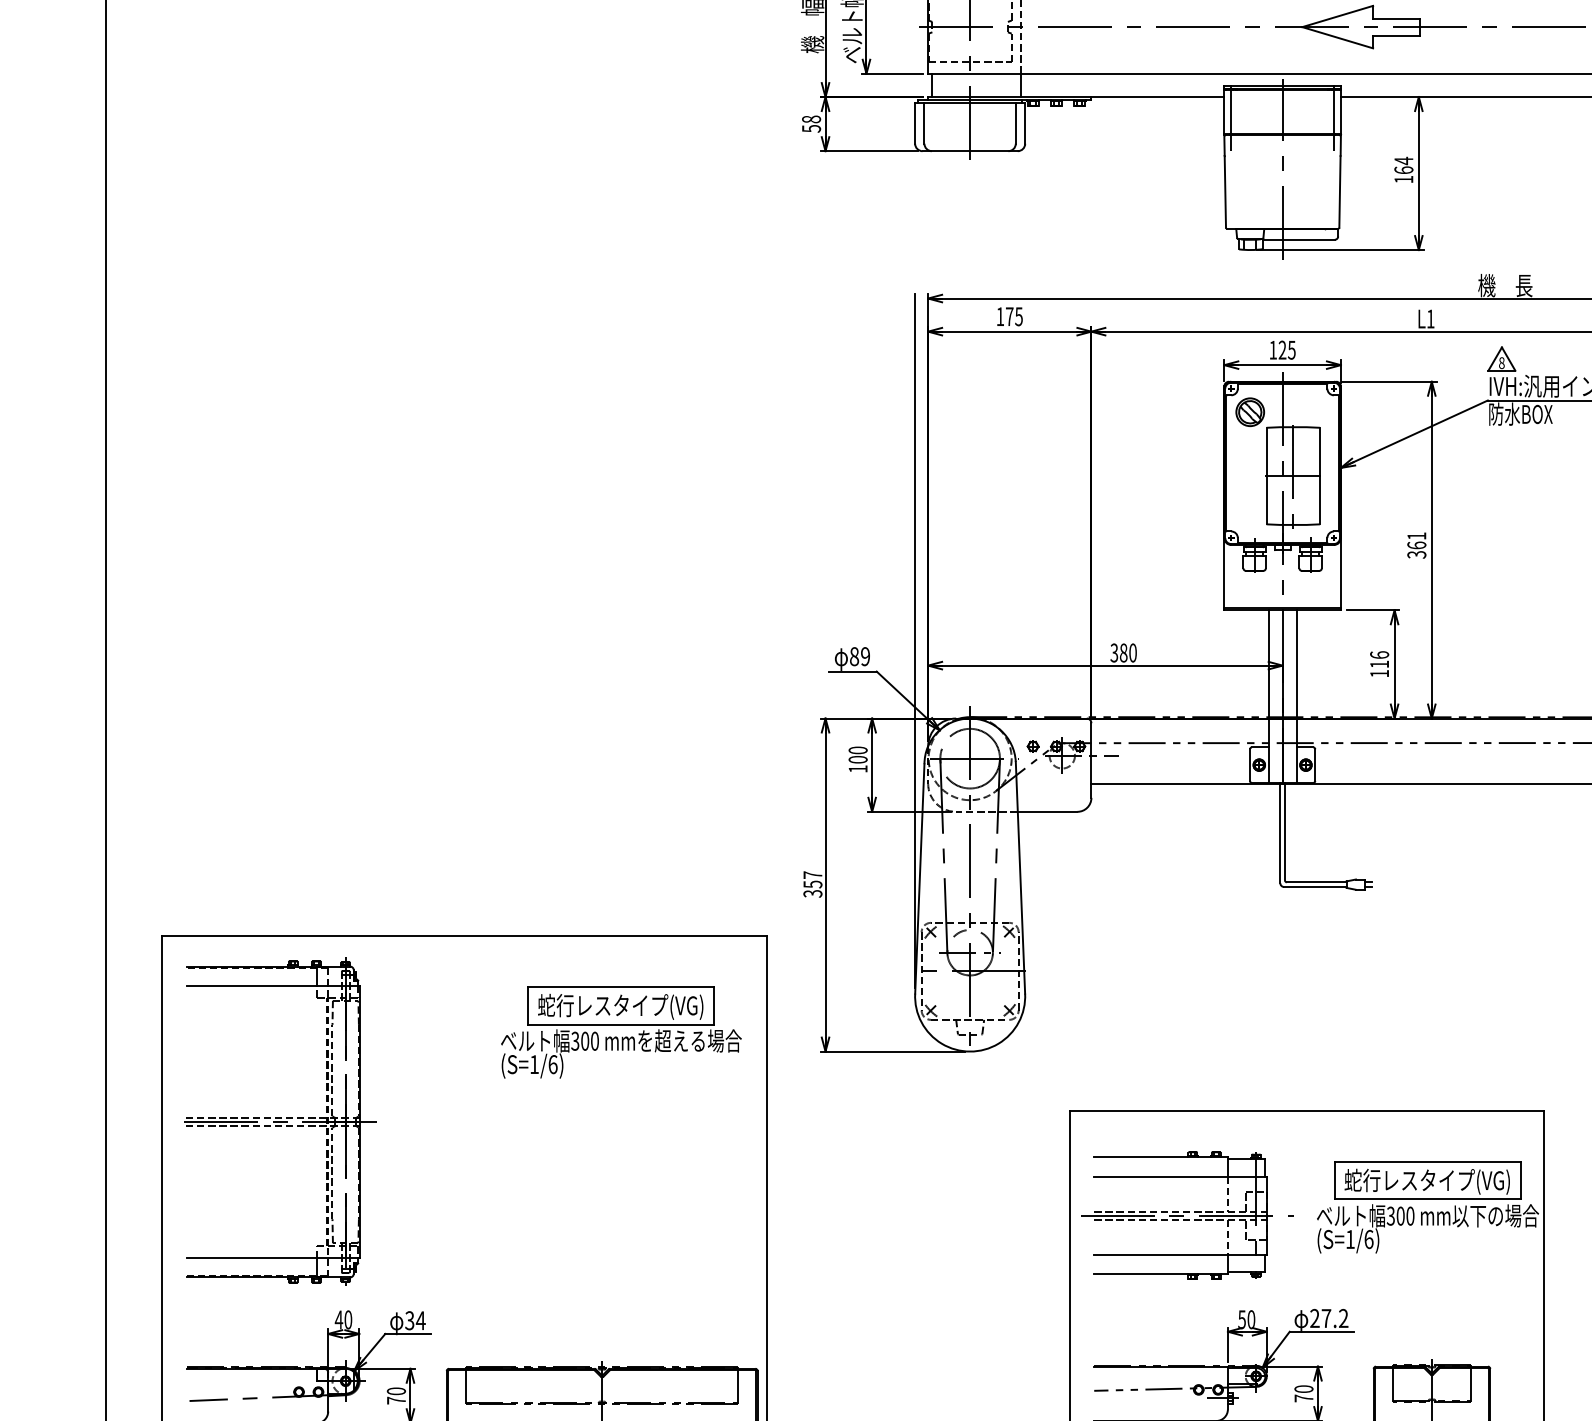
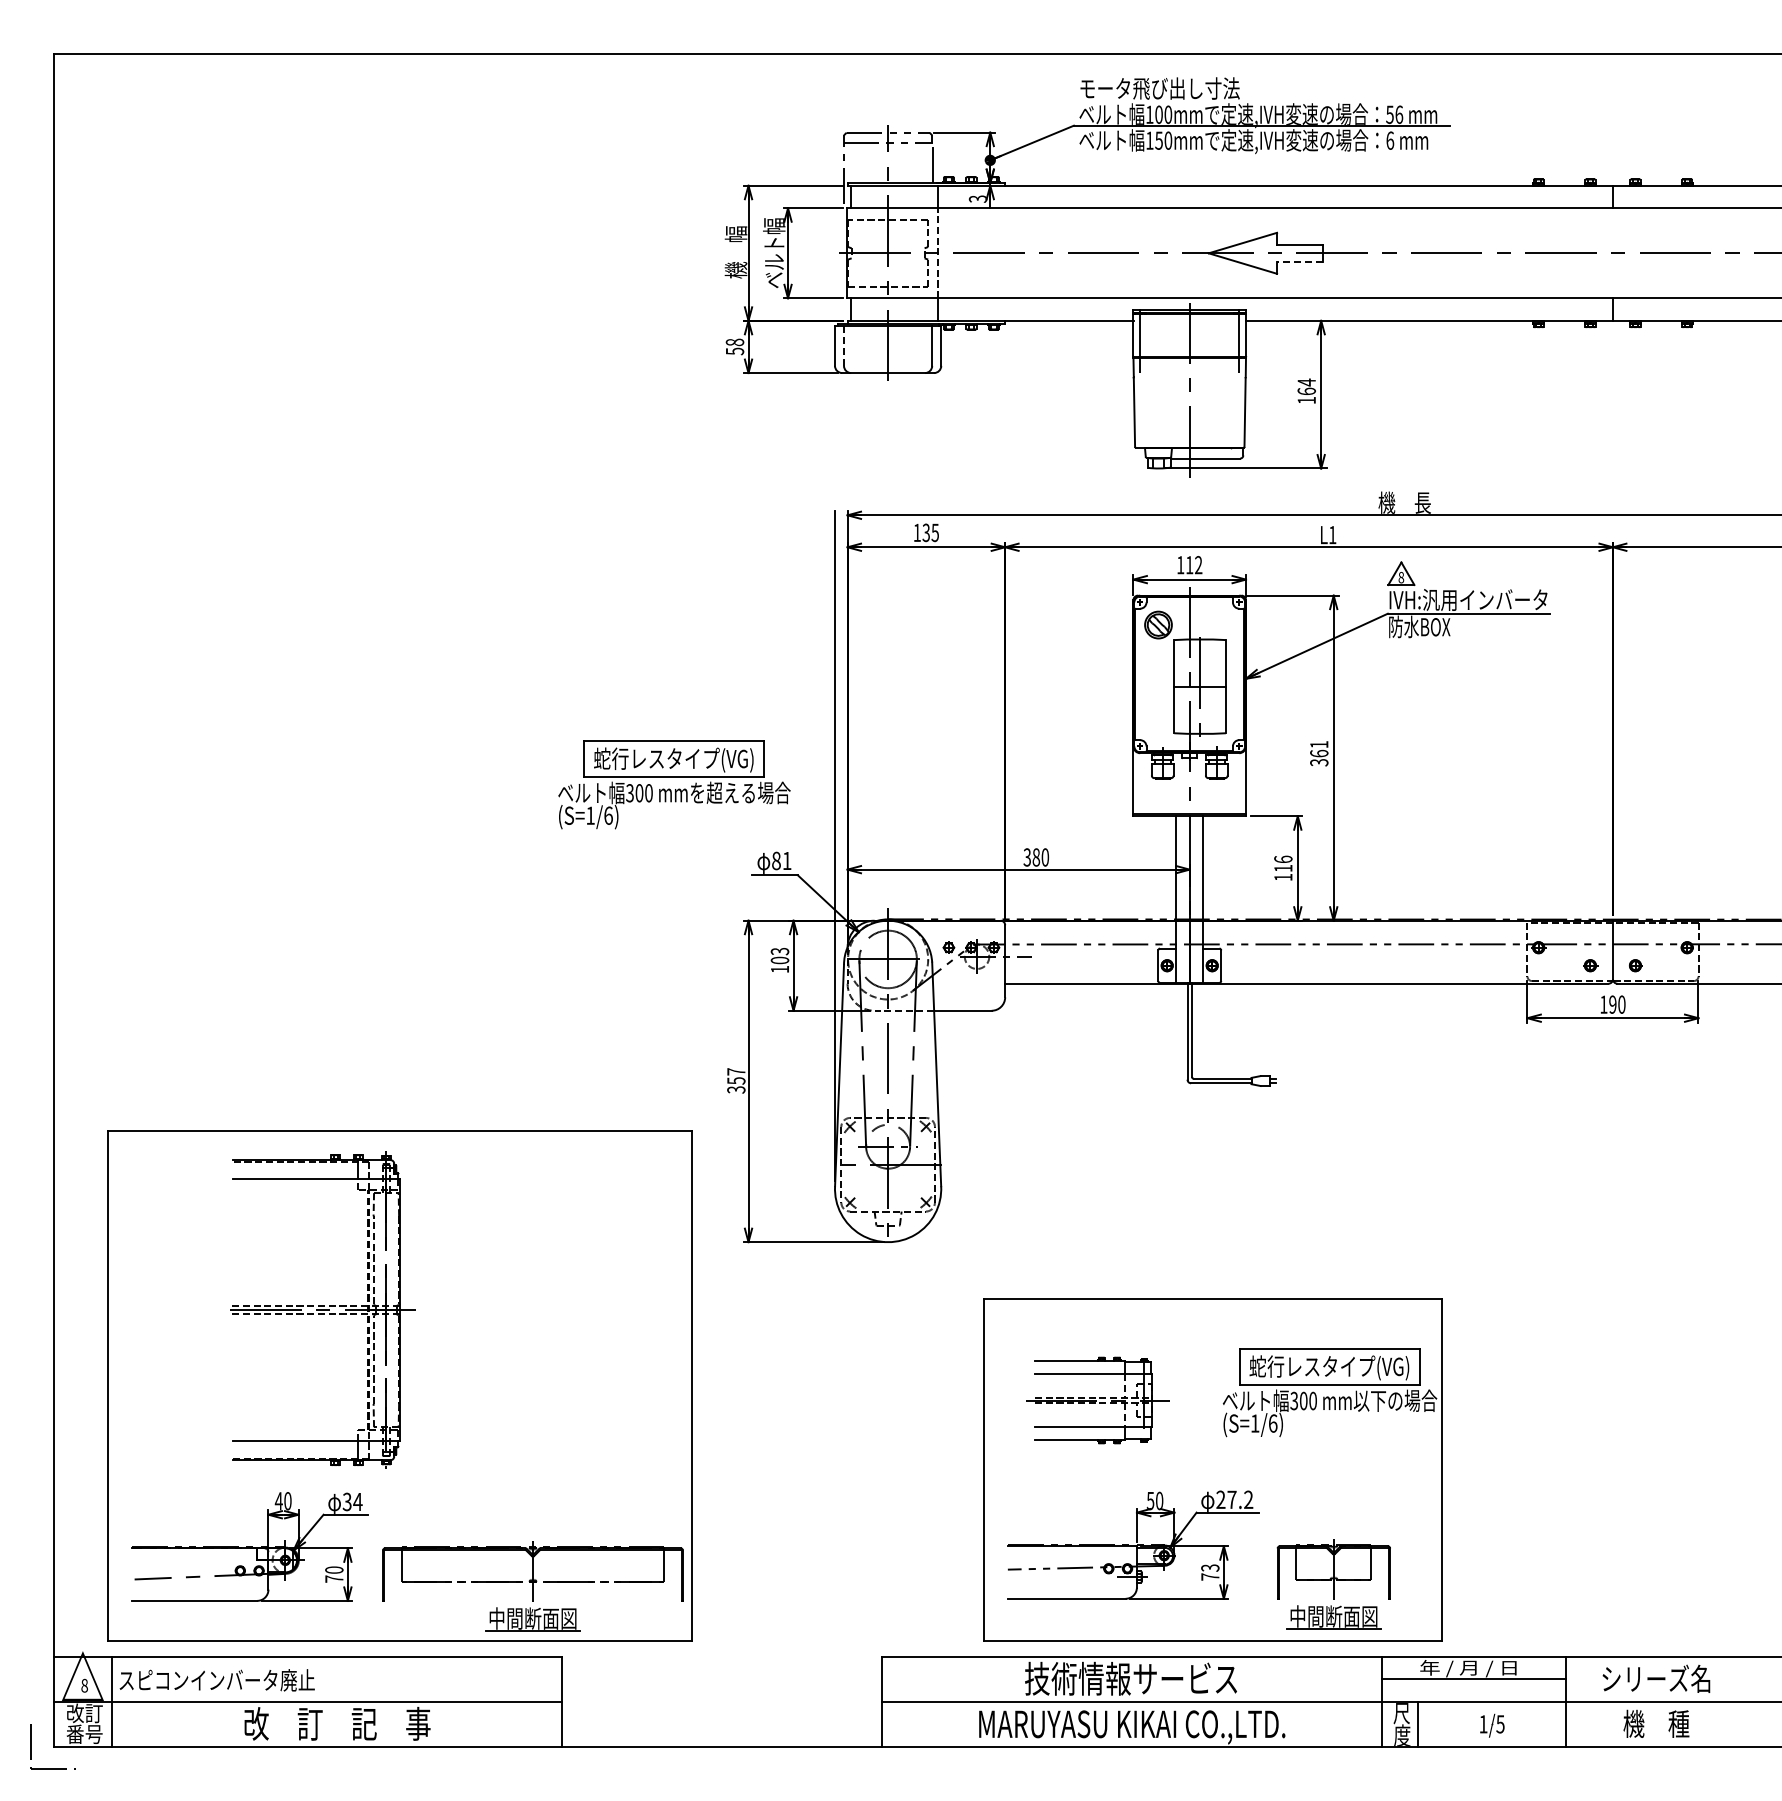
line: (1396, 35) -> (1299, 261), solid -> dashed
line: (924, 123) -> (844, 346), solid -> dashed
text: (1009, 316) -> (926, 532), 175 -> 135
text: (1287, 349) -> (1194, 564), 125 -> 112
text: (864, 656) -> (786, 860), 89 -> 81
text: (858, 750) -> (780, 951), 100 -> 103
part: (621, 1032) -> (674, 784), moved
part: (279, 1121) -> (322, 1309), moved
part: (1187, 1215) -> (1097, 1400), size x0.7
text: (1304, 1388) -> (1210, 1567), 70 -> 73

